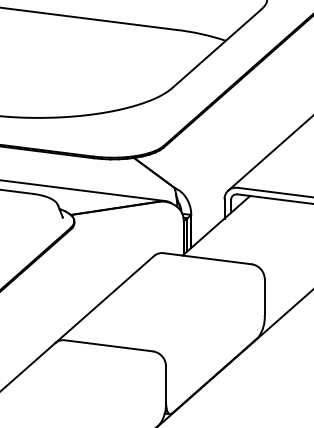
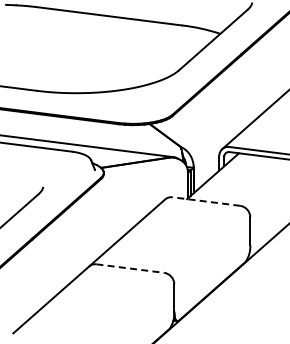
line: (206, 258) -> (205, 201), solid -> dashed
line: (109, 345) -> (130, 268), solid -> dashed

